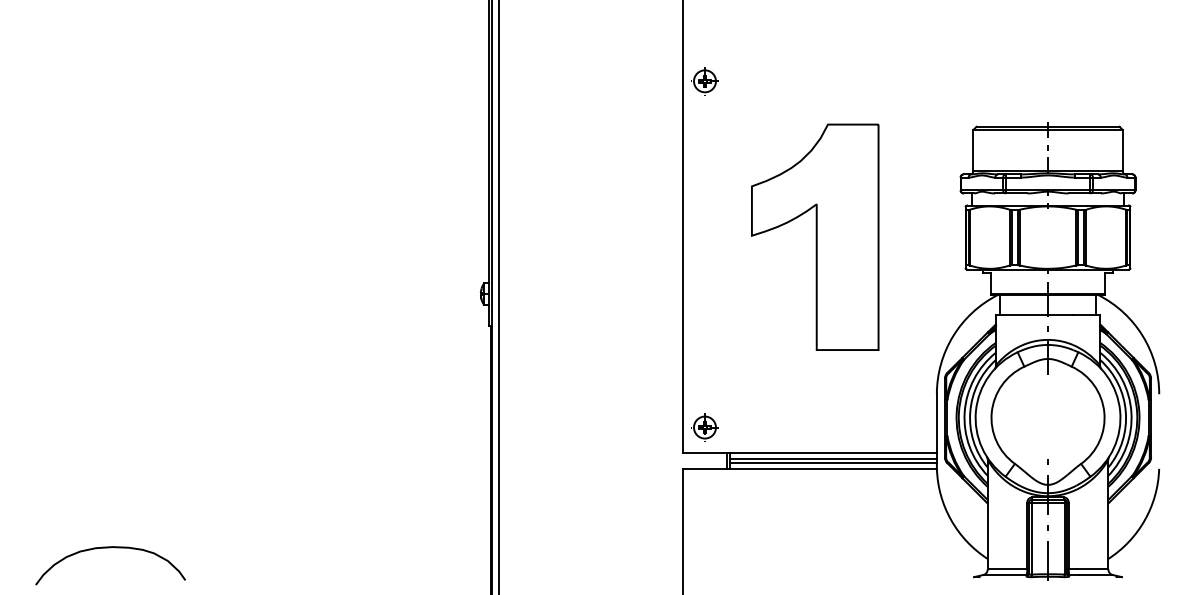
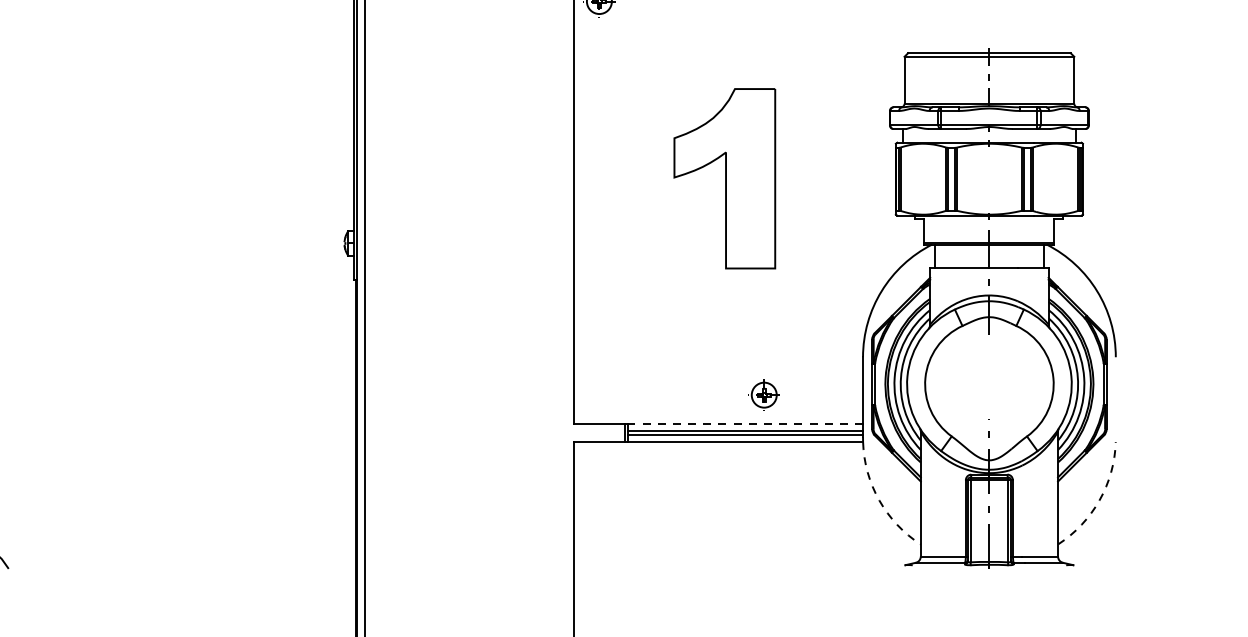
part: (815, 236) -> (725, 177), size x0.7
part: (704, 427) -> (763, 395), moved
line: (833, 452) -> (745, 423), solid -> dashed
arc: (951, 520) -> (879, 500), solid -> dashed
arc: (1144, 520) -> (1099, 500), solid -> dashed

